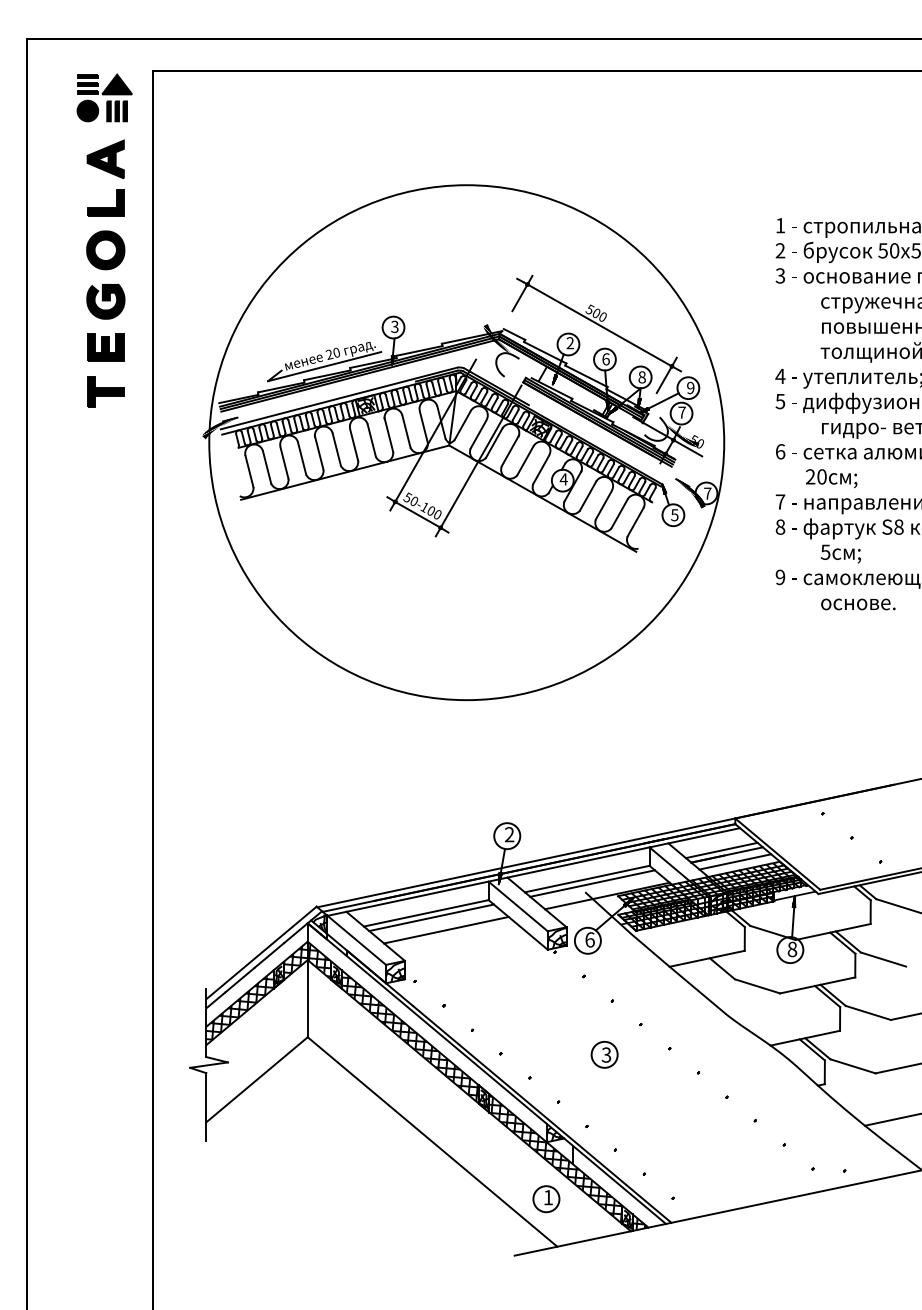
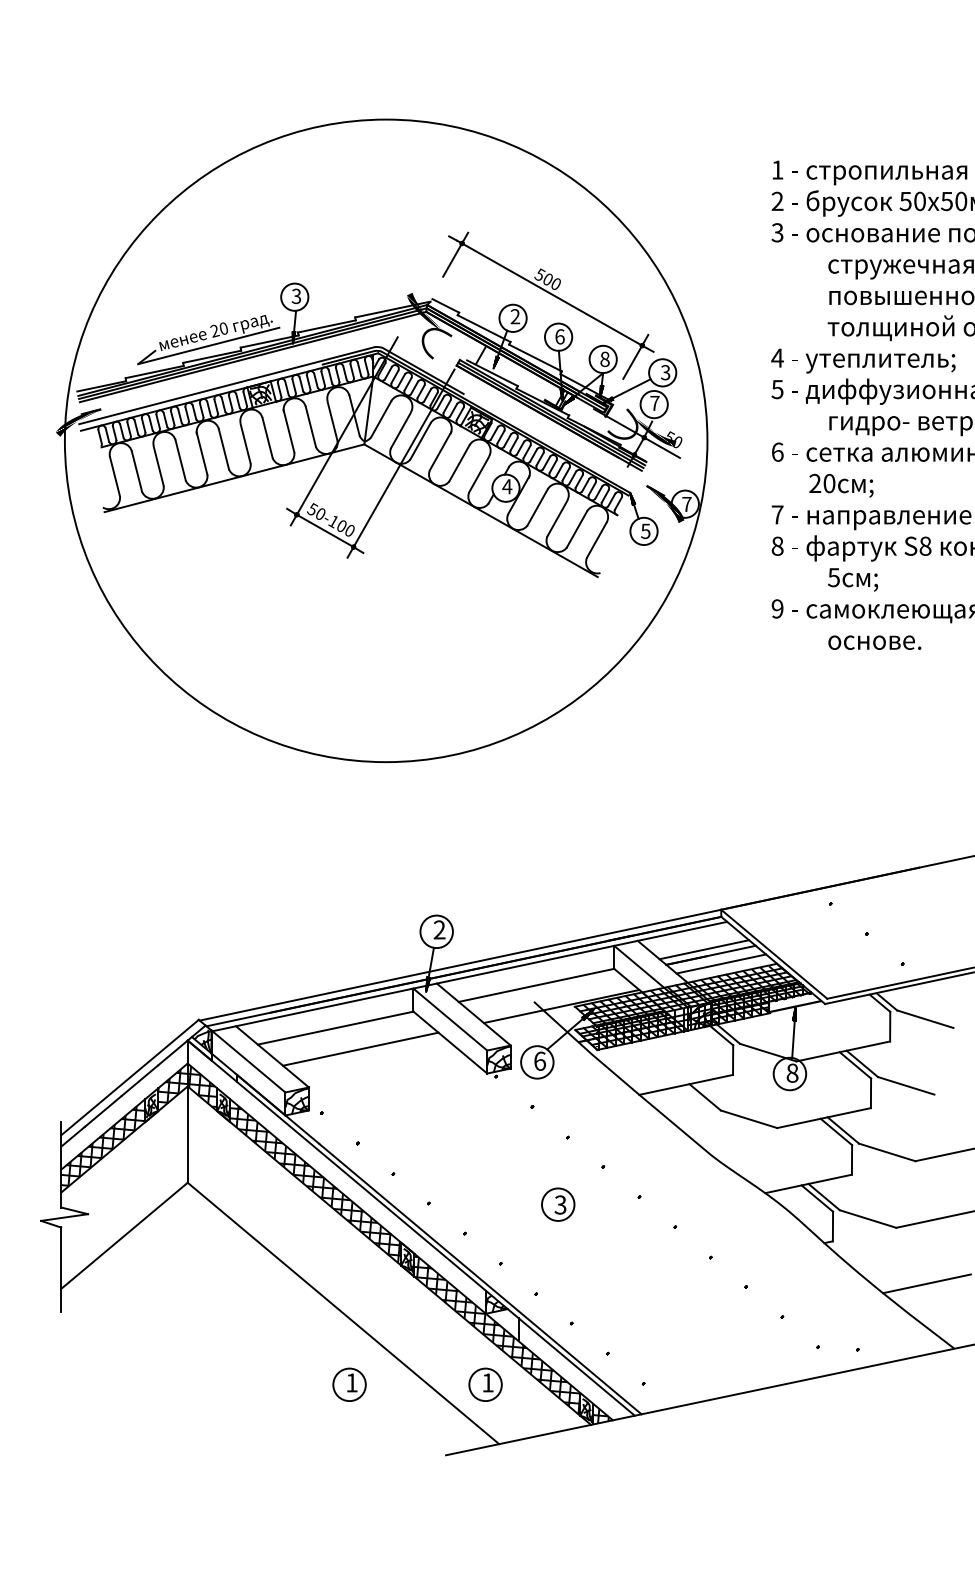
text: (690, 388) -> (665, 373), 9 -> 3
line: (592, 883) -> (543, 990), removed
line: (431, 917) -> (342, 1033), removed
part: (437, 1199) -> (349, 1385), added

